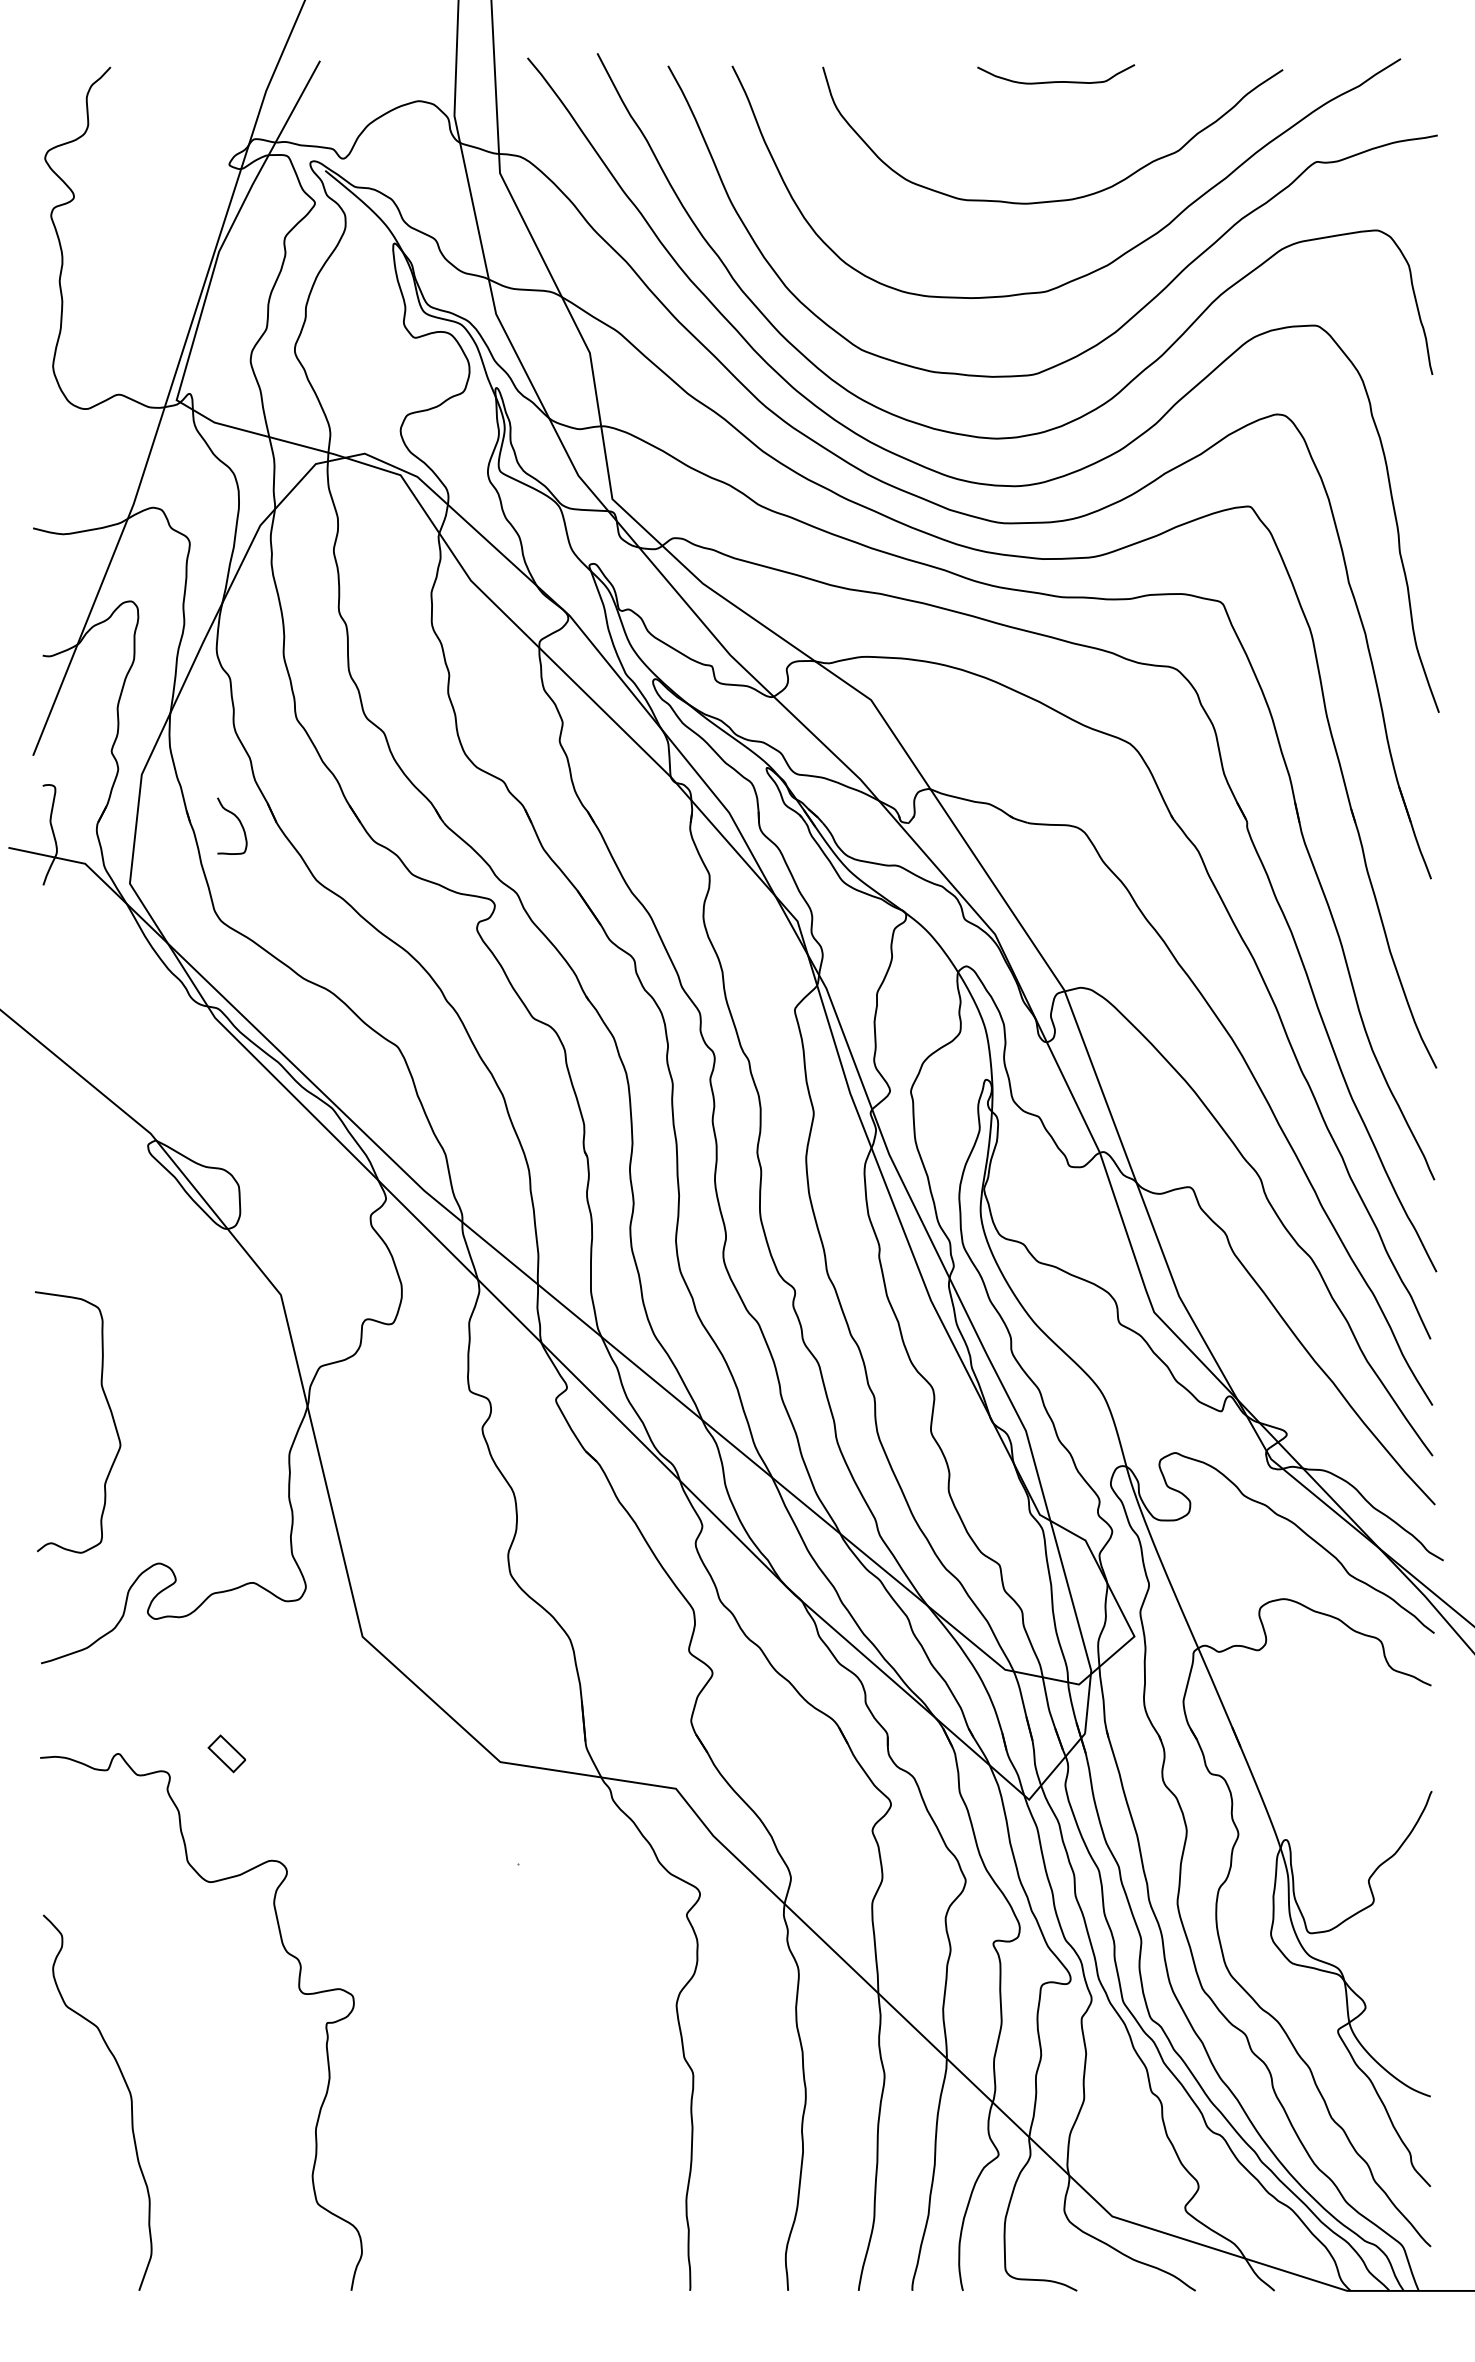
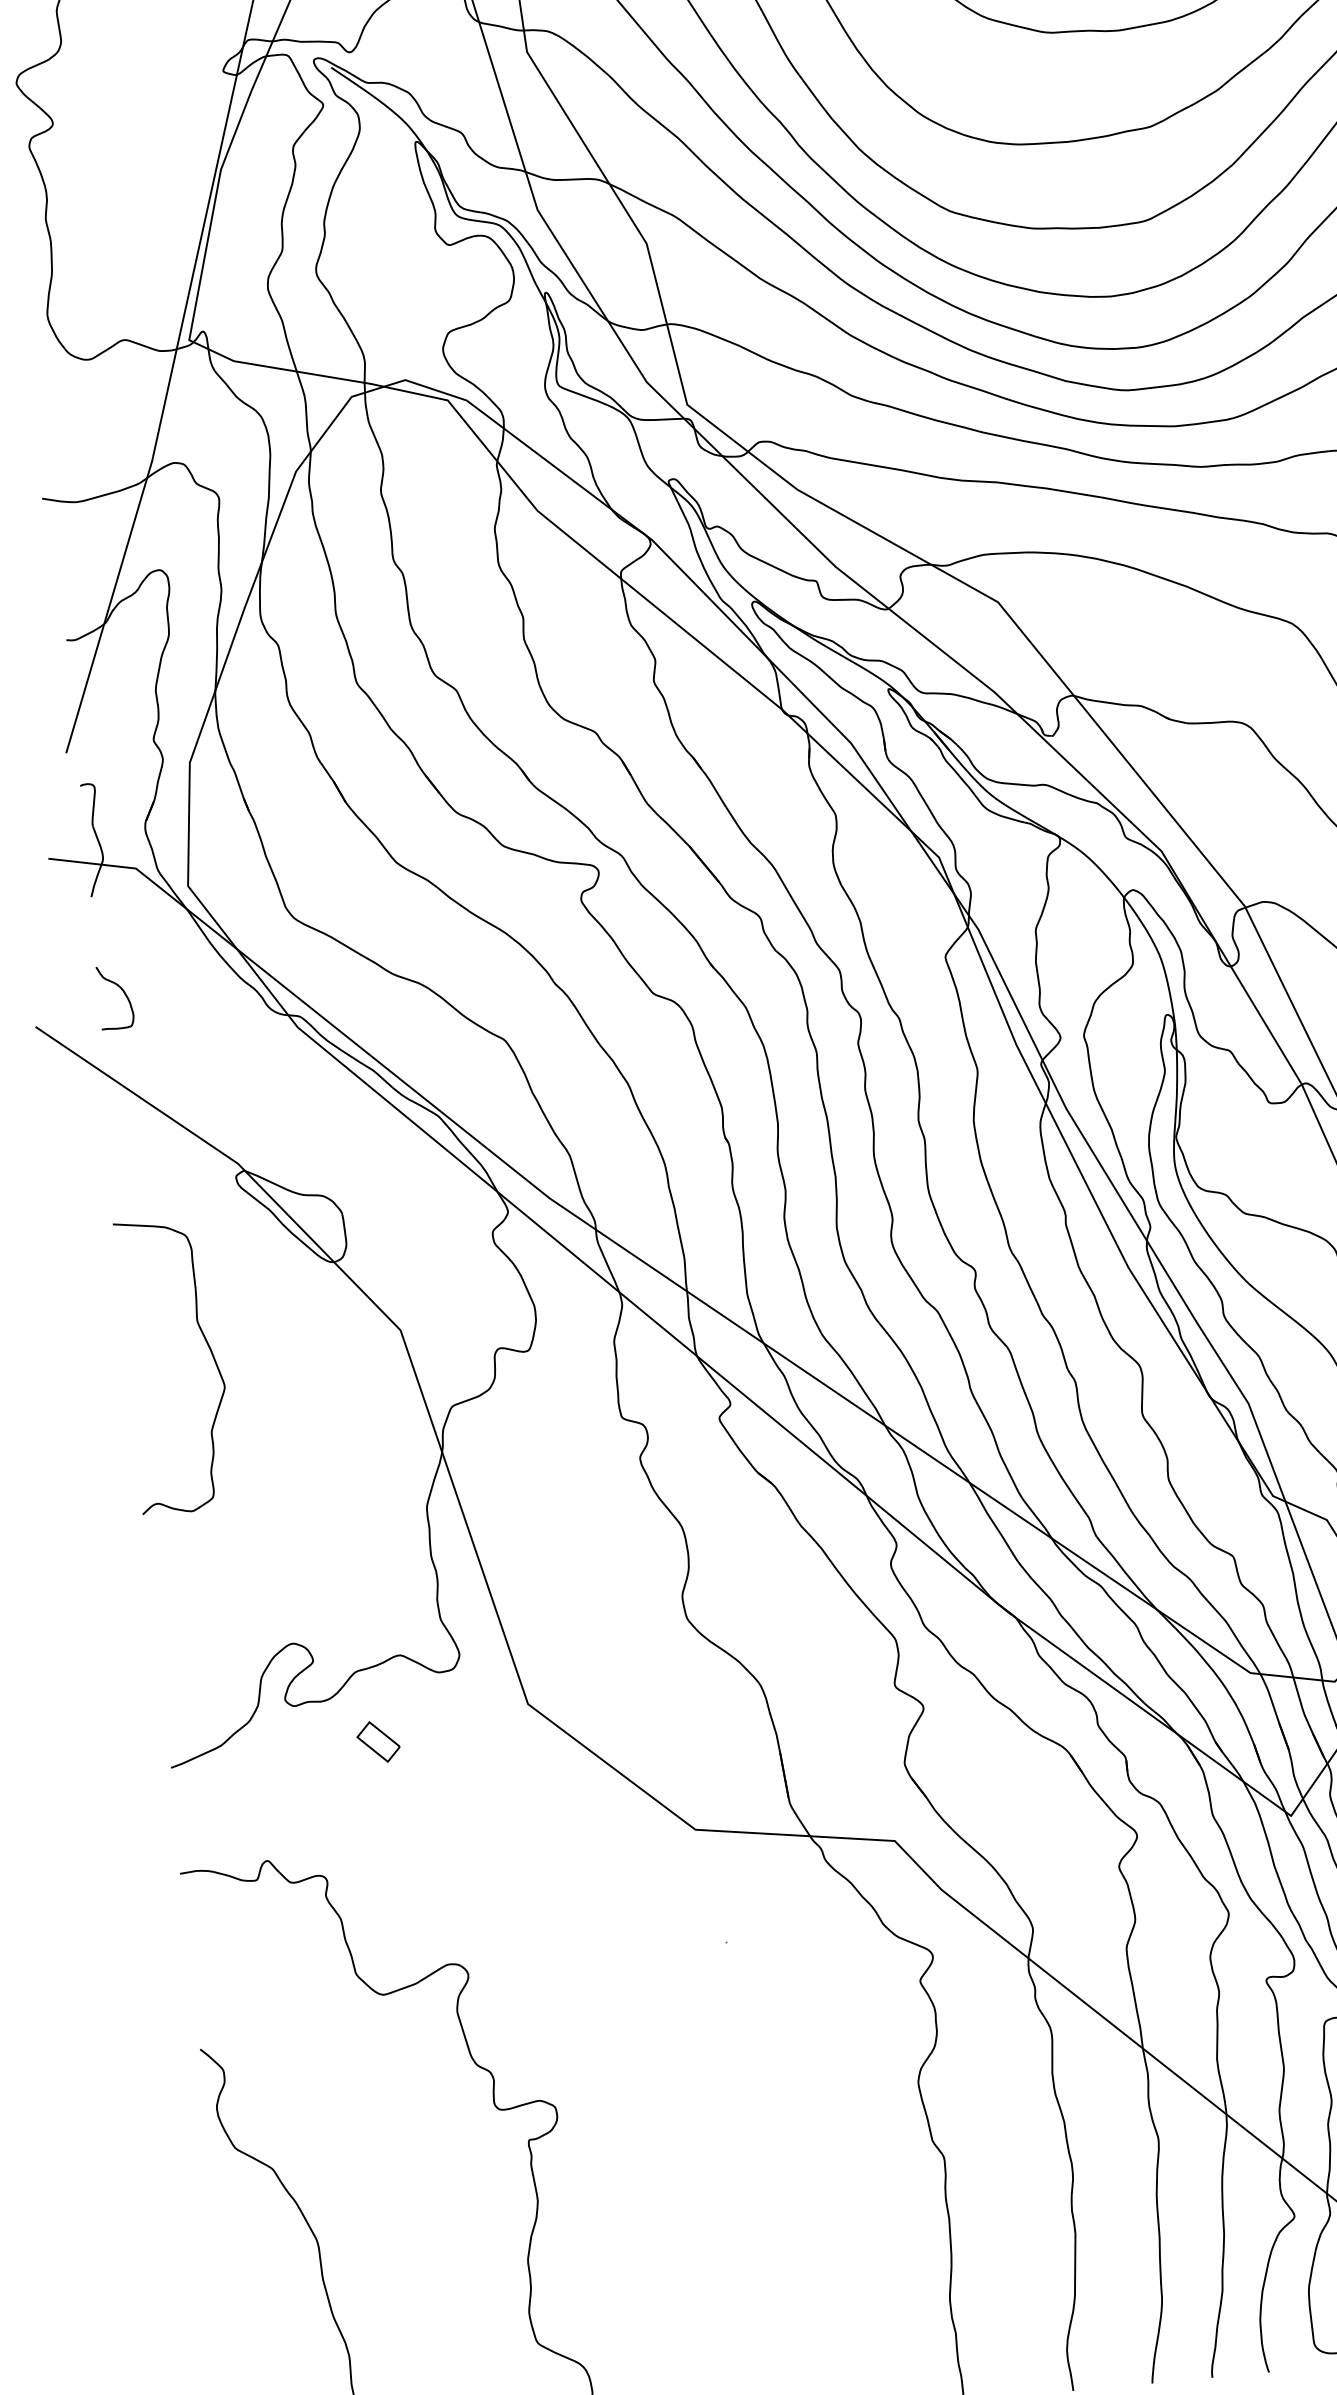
curve: (239, 822) -> (123, 992), moved
curve: (109, 1410) -> (208, 1349), moved
part: (226, 1753) -> (377, 1741), moved

